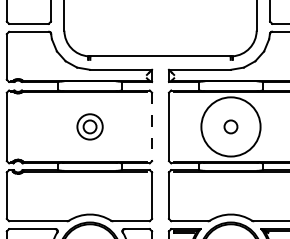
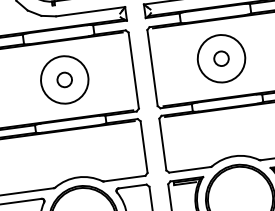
circle: (89, 126) -> (64, 79), size x1.67
circle: (230, 126) -> (220, 58), size x0.71
line: (152, 127) -> (134, 71), dashed -> solid

